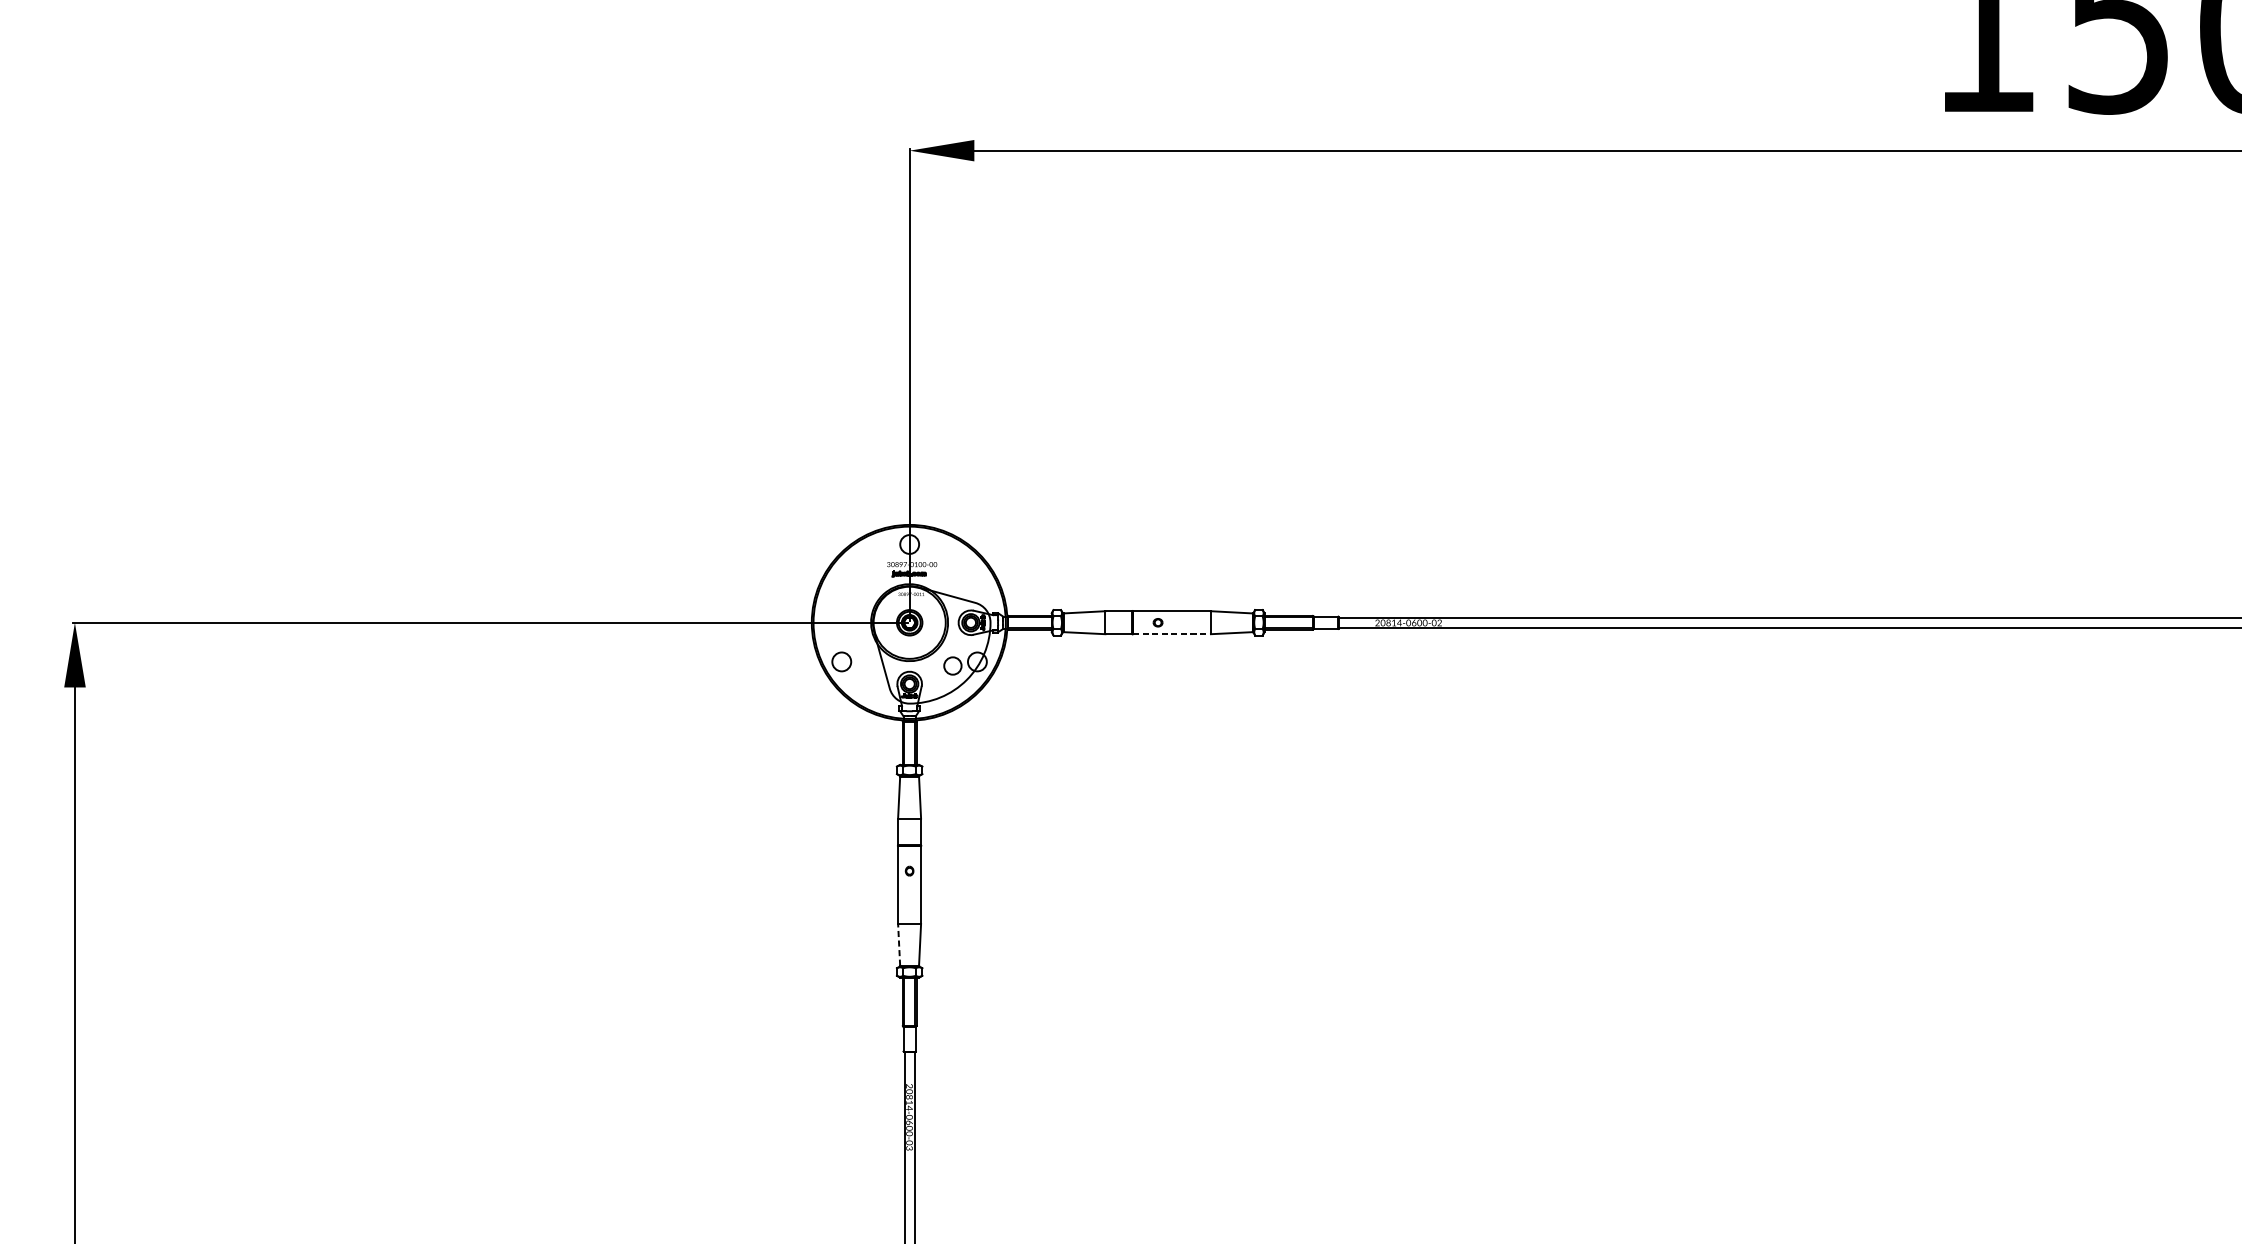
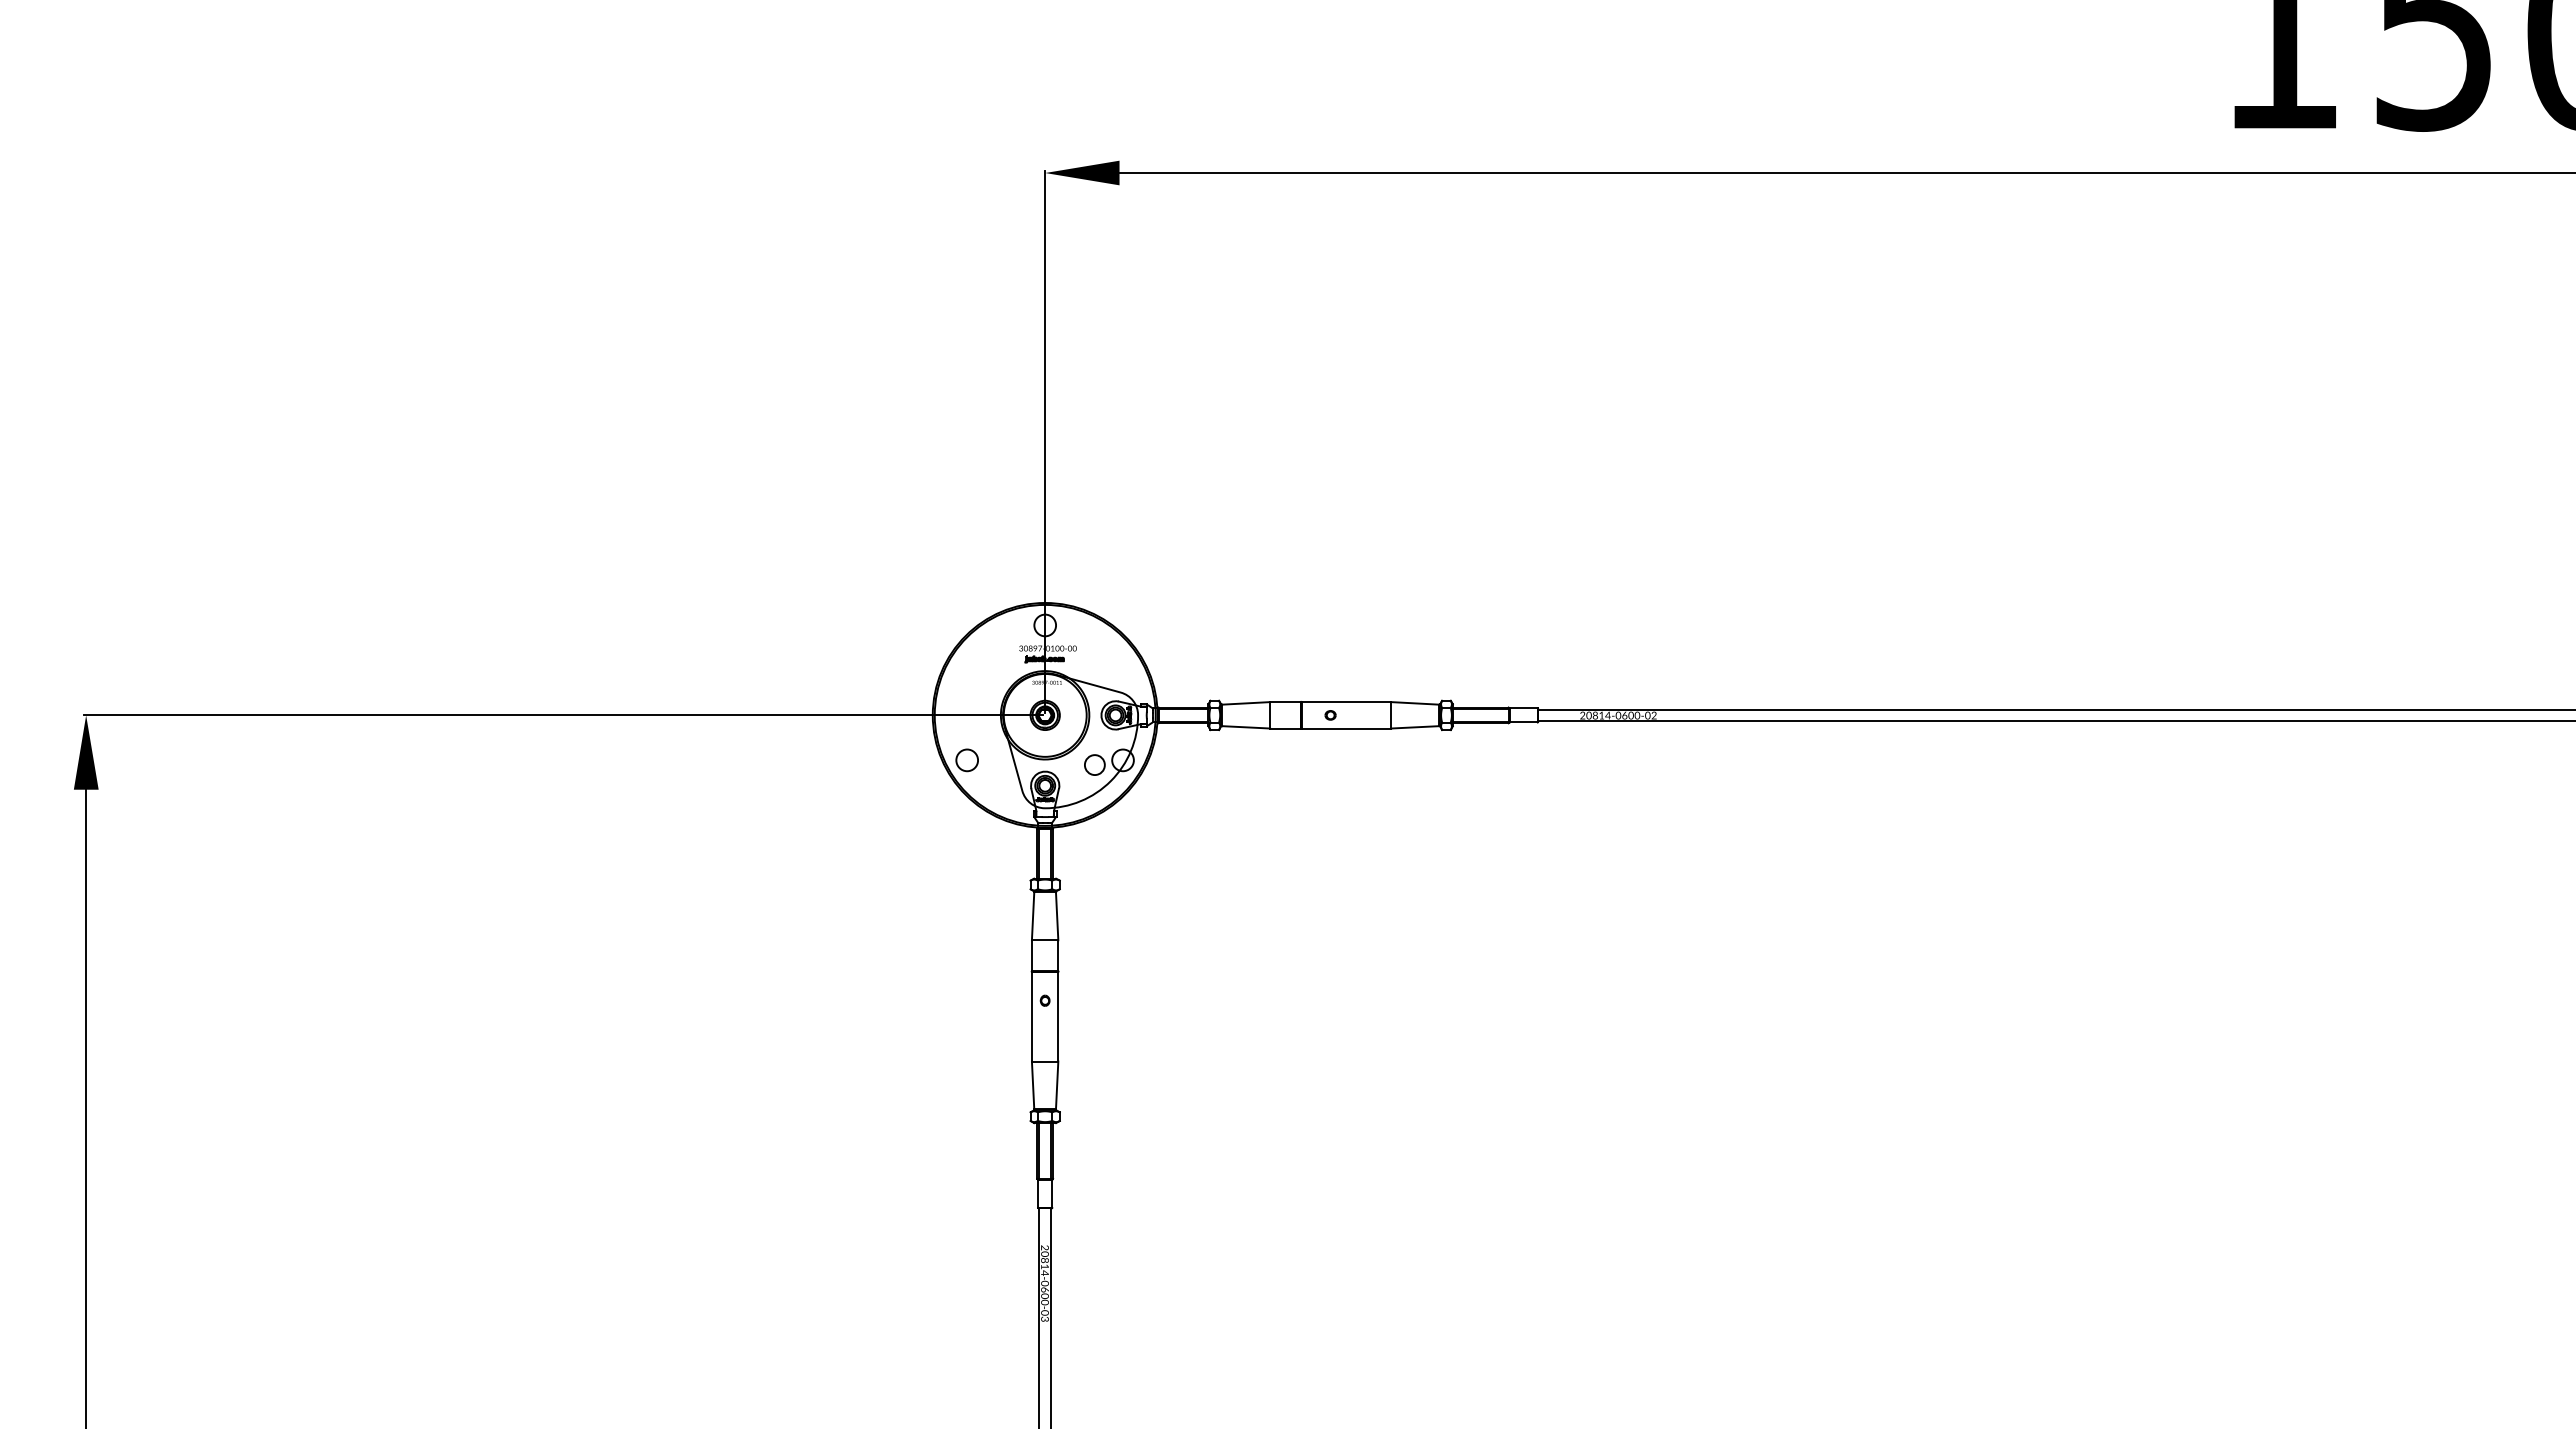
line: (1171, 634) -> (1346, 728), dashed -> solid
line: (899, 944) -> (1033, 1085), dashed -> solid

